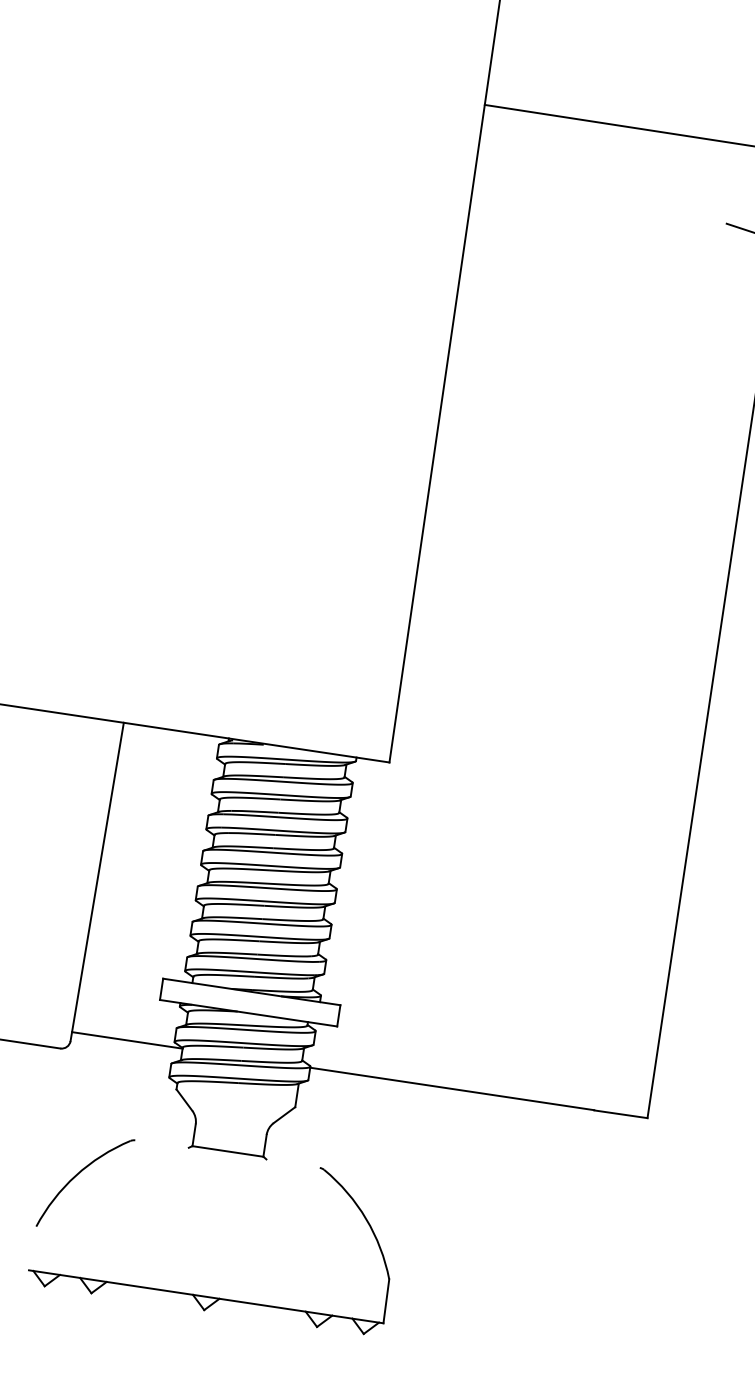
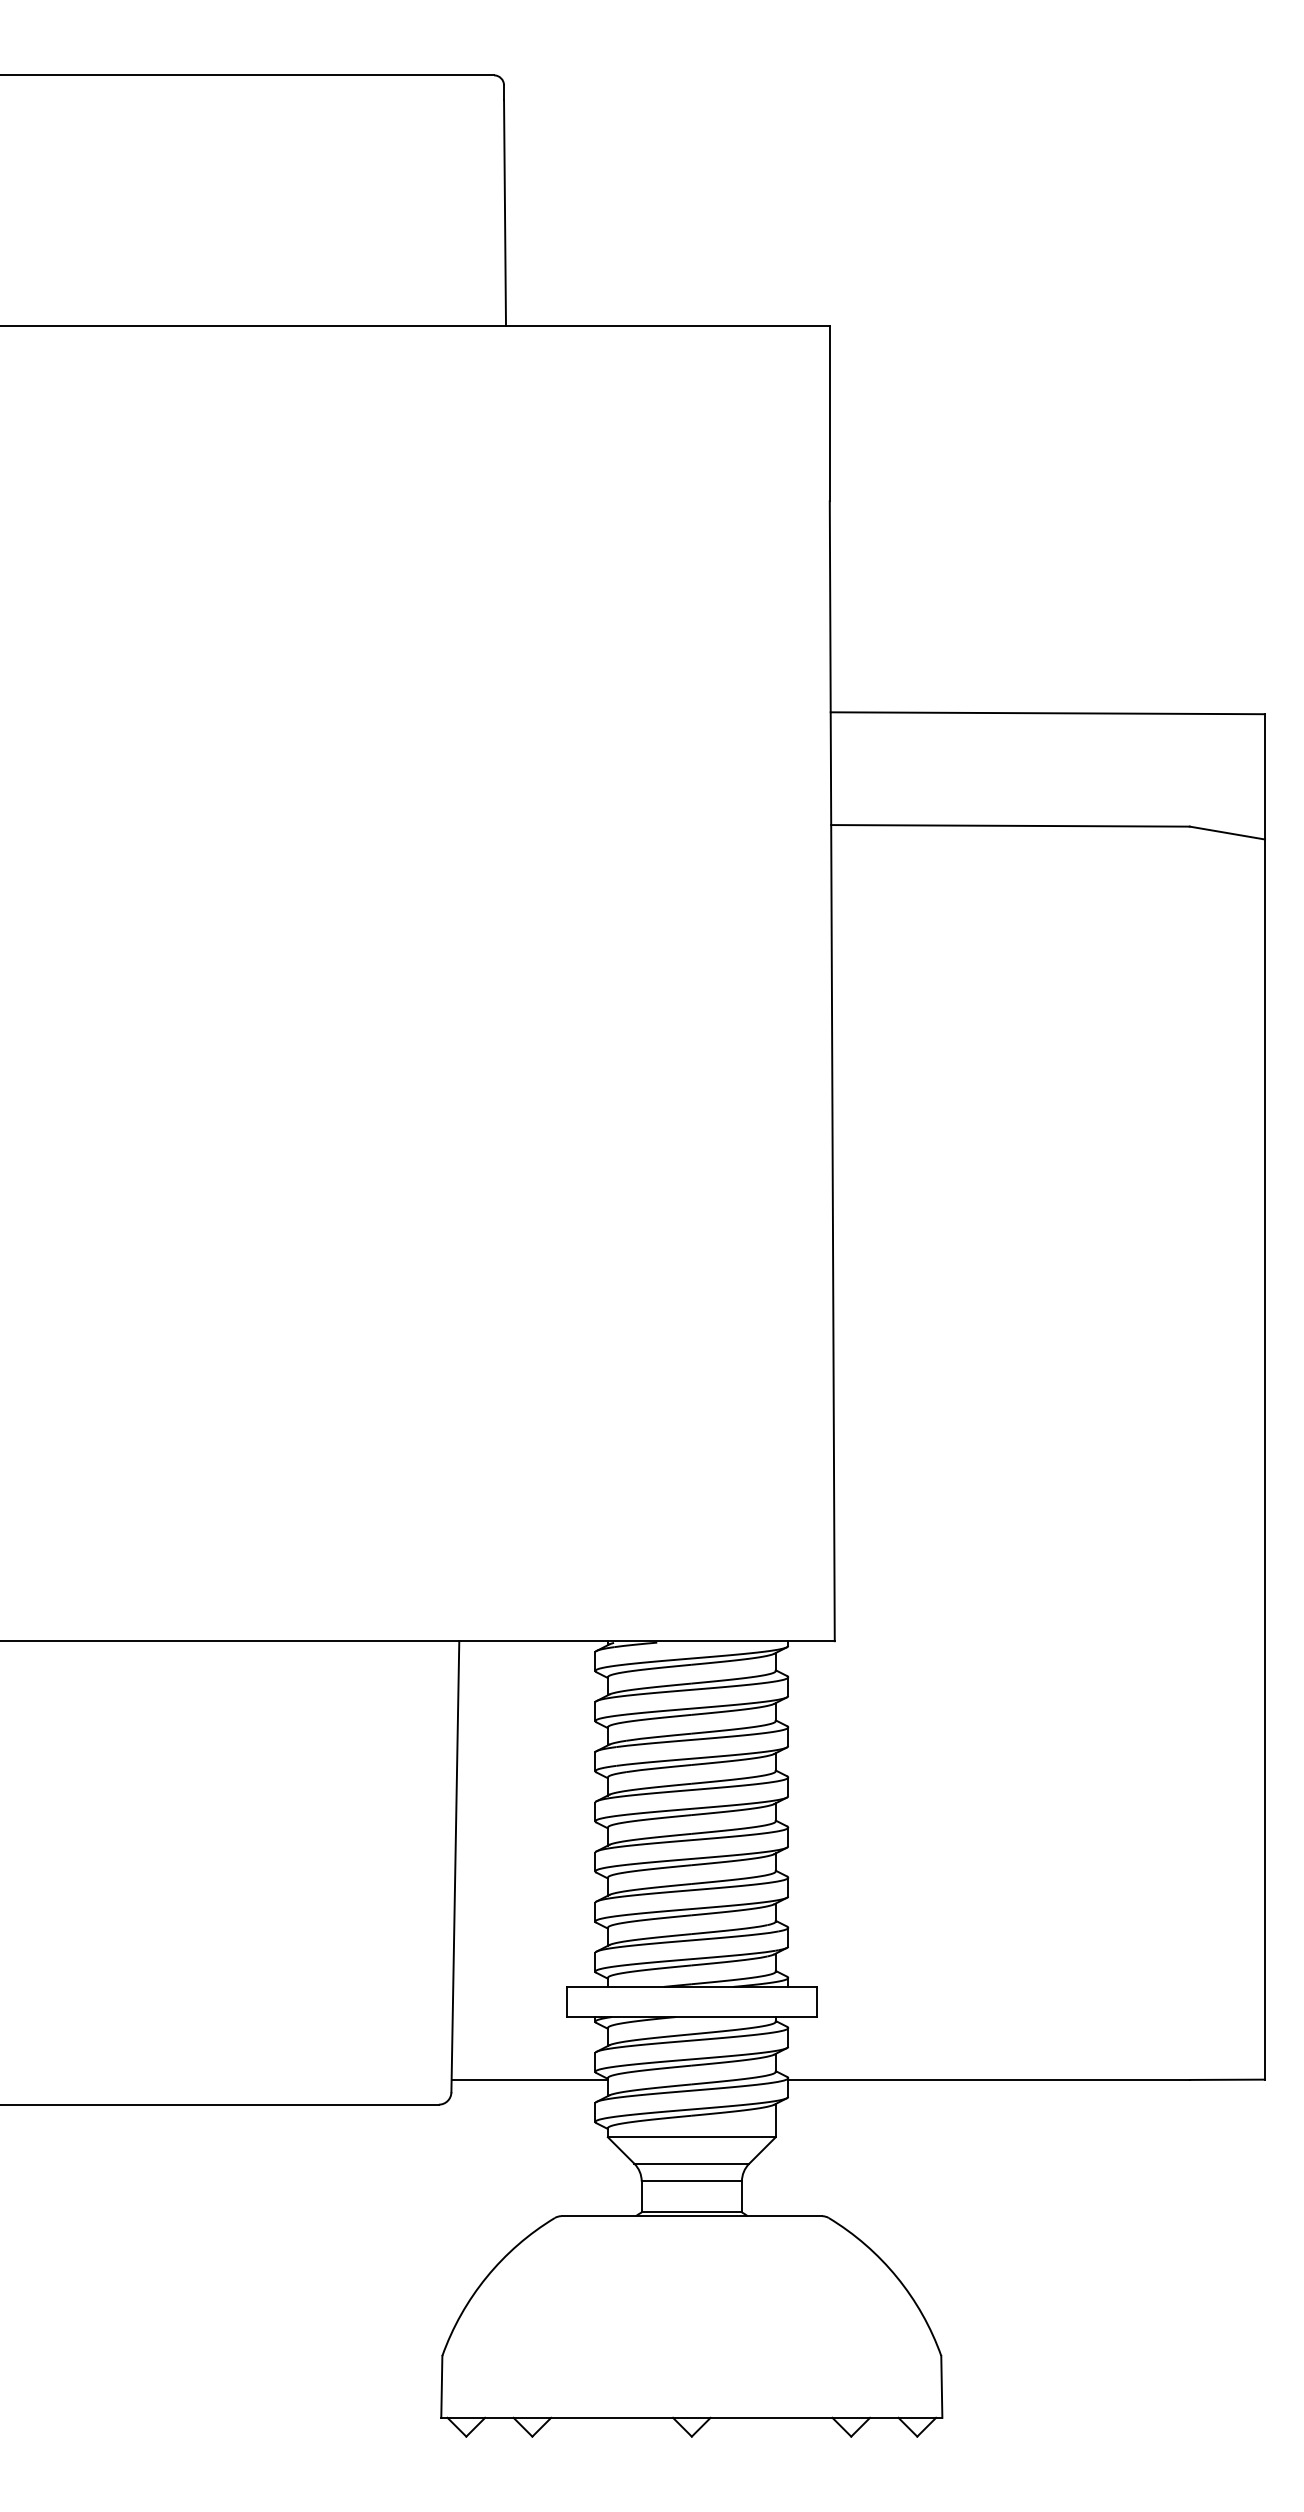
line: (600, 204) -> (1010, 825), added
line: (235, 1098) -> (691, 2137), added
line: (232, 1116) -> (691, 2163), added
line: (230, 1129) -> (691, 2181), added
line: (227, 1154) -> (691, 2216), added
line: (32, 1248) -> (441, 2386), added

